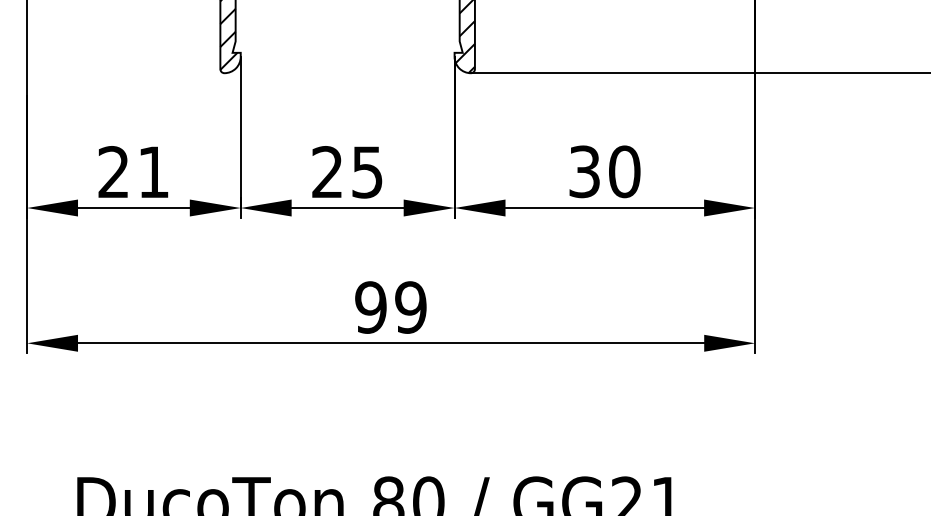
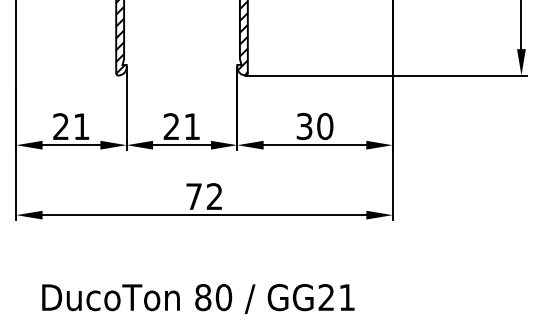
text: (365, 171) -> (191, 126), 25 -> 21
text: (391, 307) -> (204, 196), 99 -> 72

